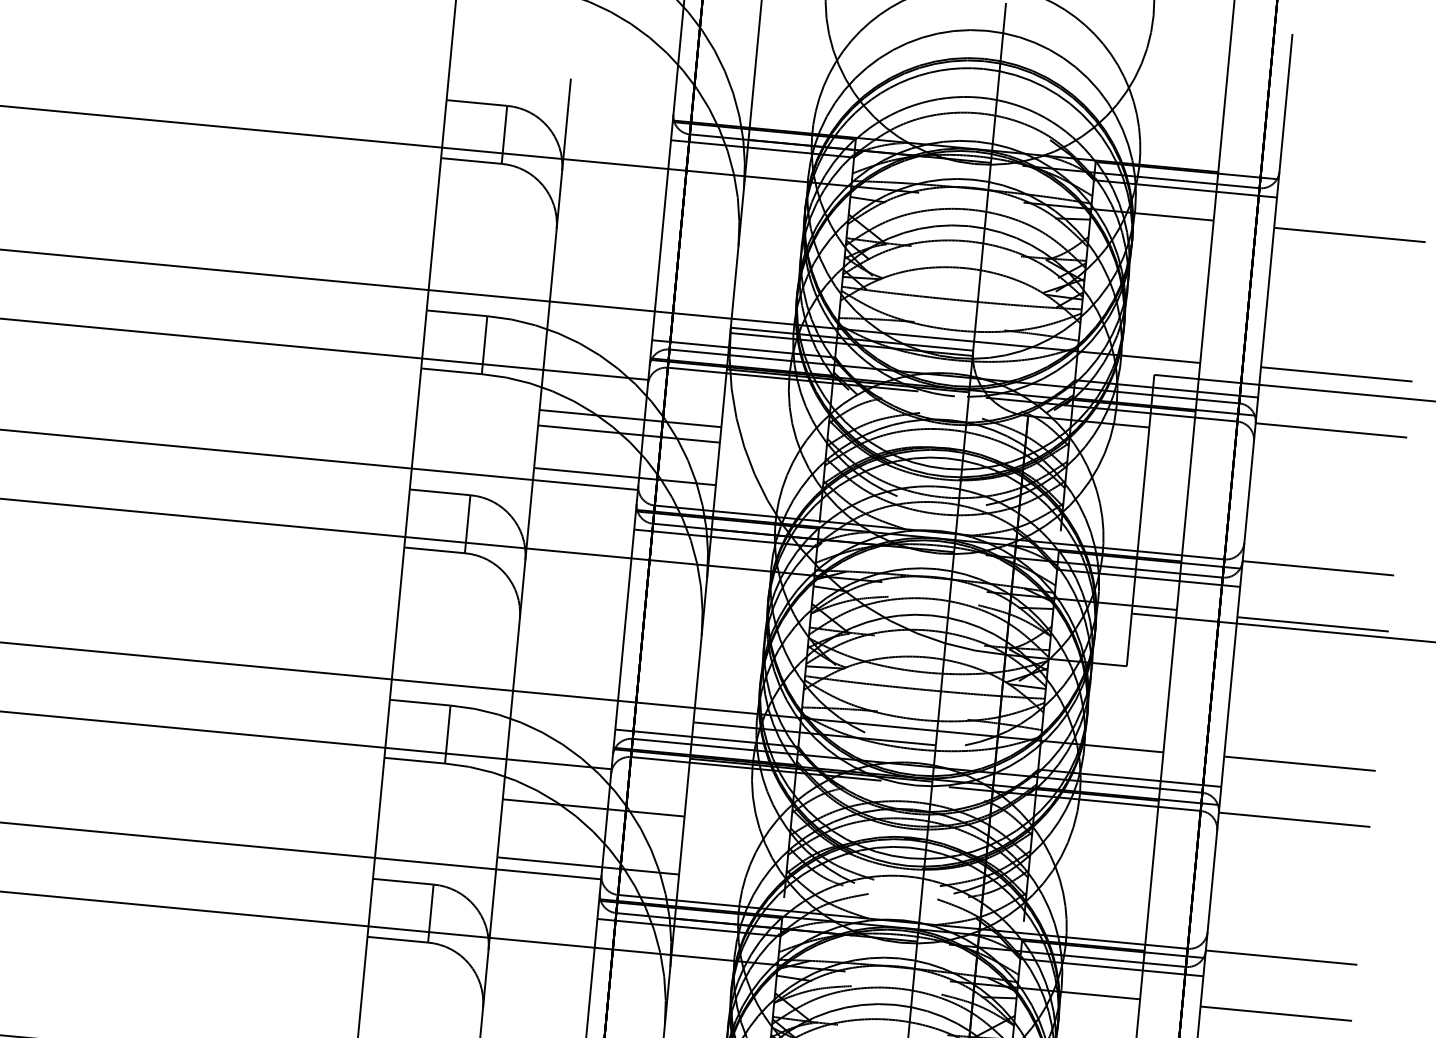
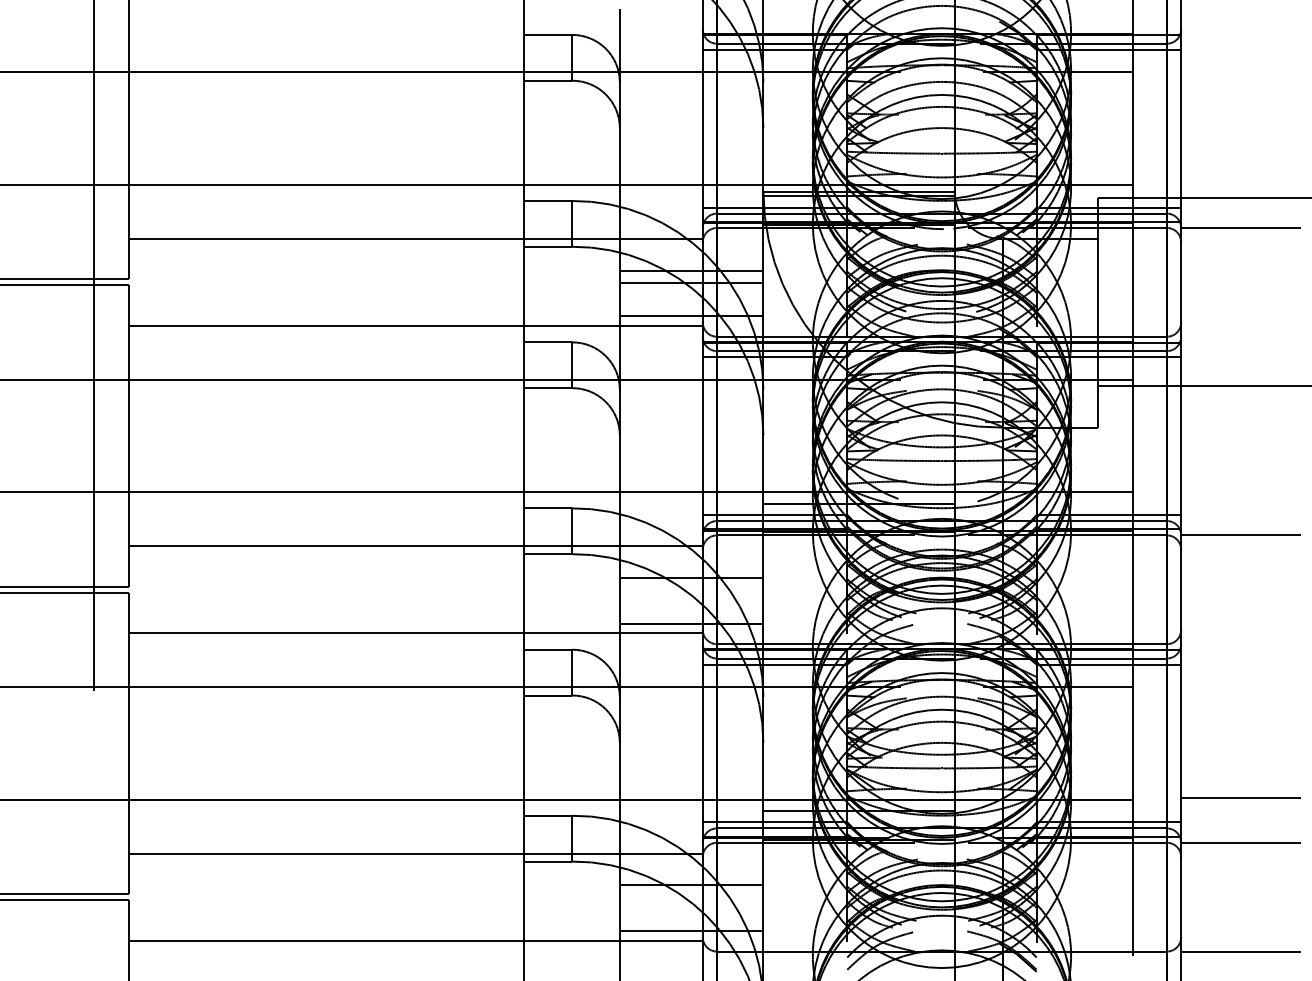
line: (1349, 234) -> (1240, 73), removed
line: (1336, 374) -> (1240, 183), removed
line: (1317, 567) -> (1240, 336), removed
line: (1312, 624) -> (1240, 381), removed
line: (1299, 764) -> (1240, 491), removed
line: (1280, 957) -> (1240, 644), removed
line: (1275, 1013) -> (1240, 688), removed

